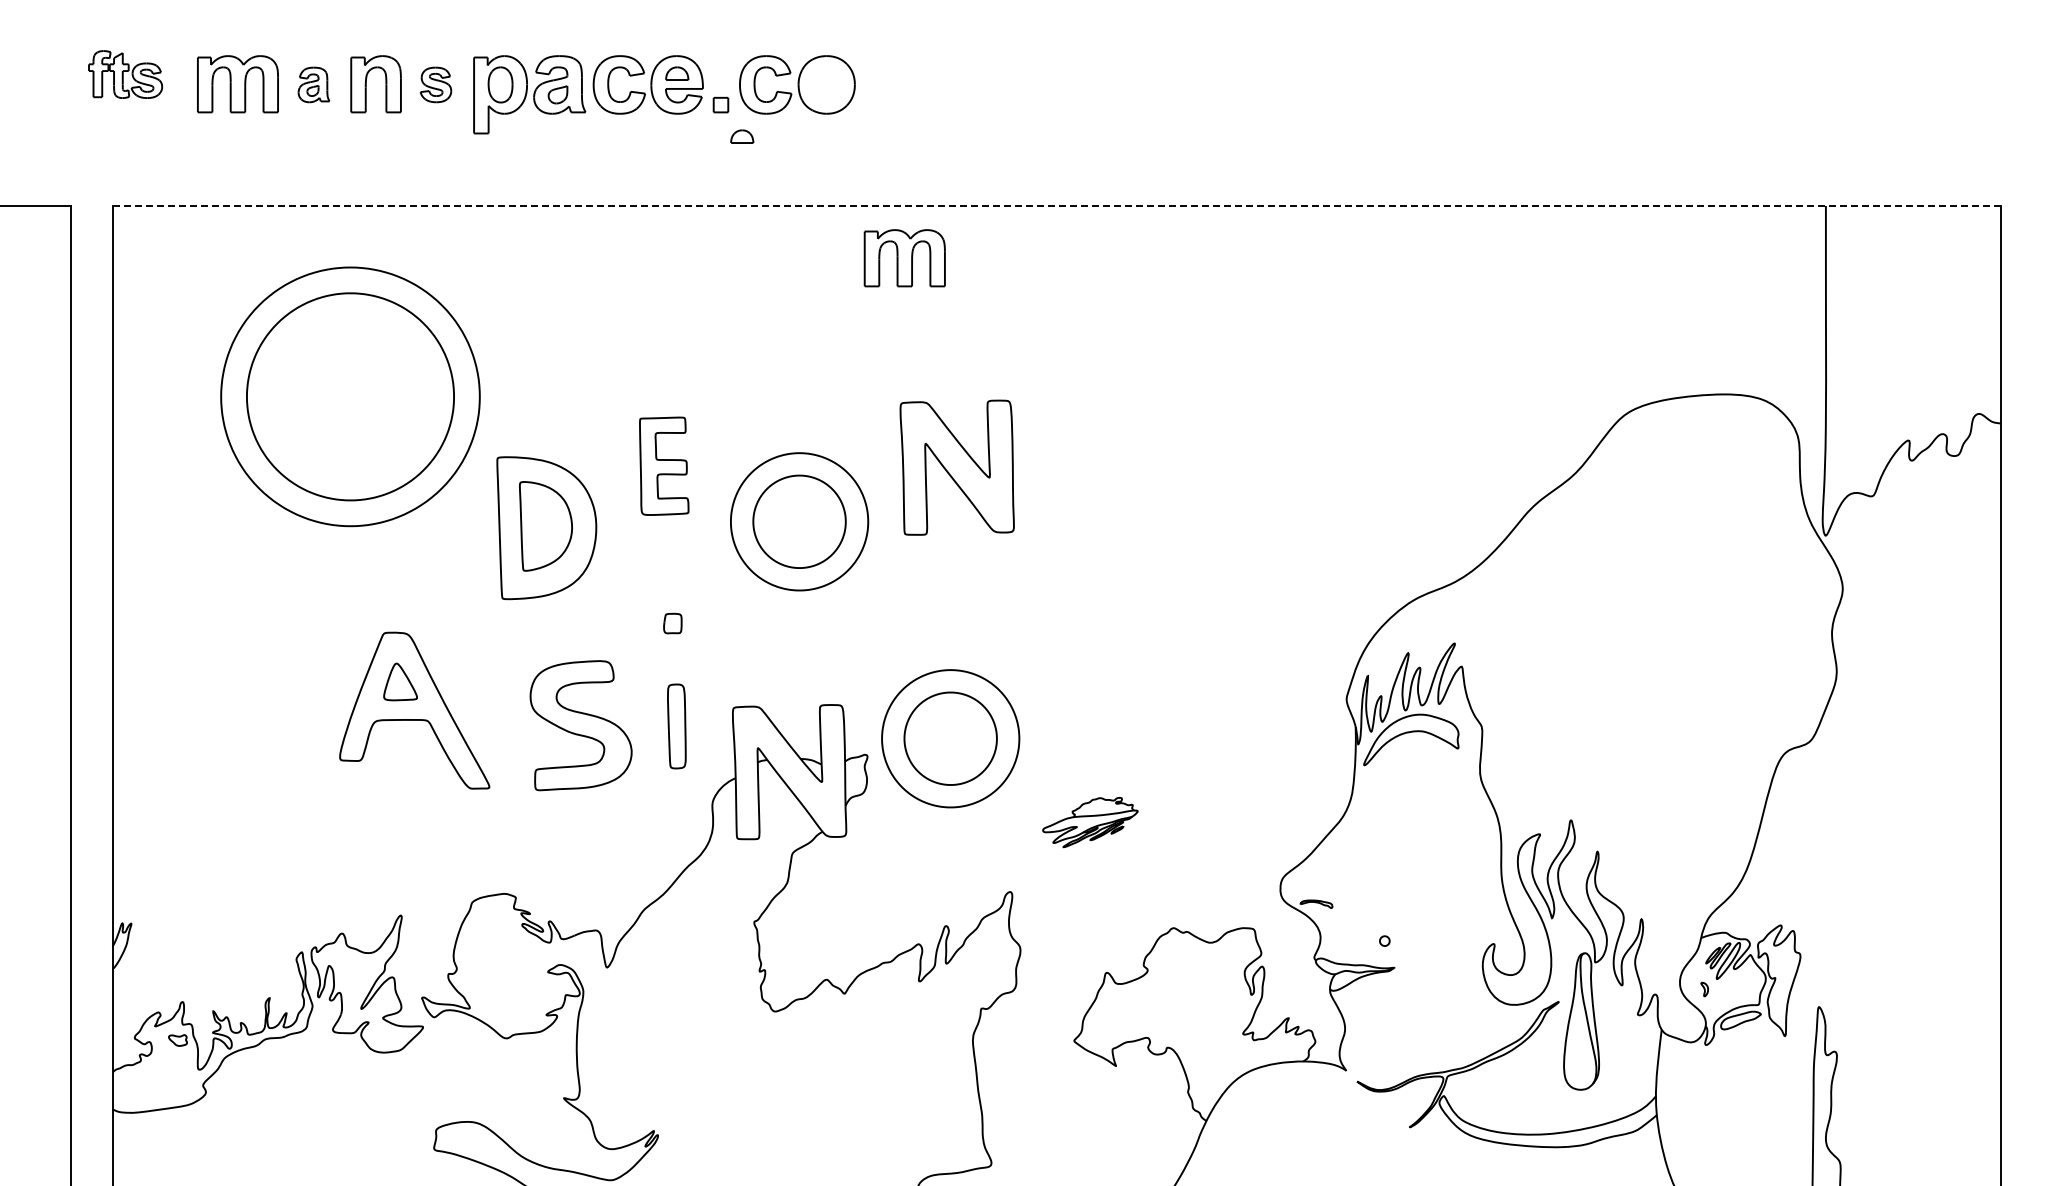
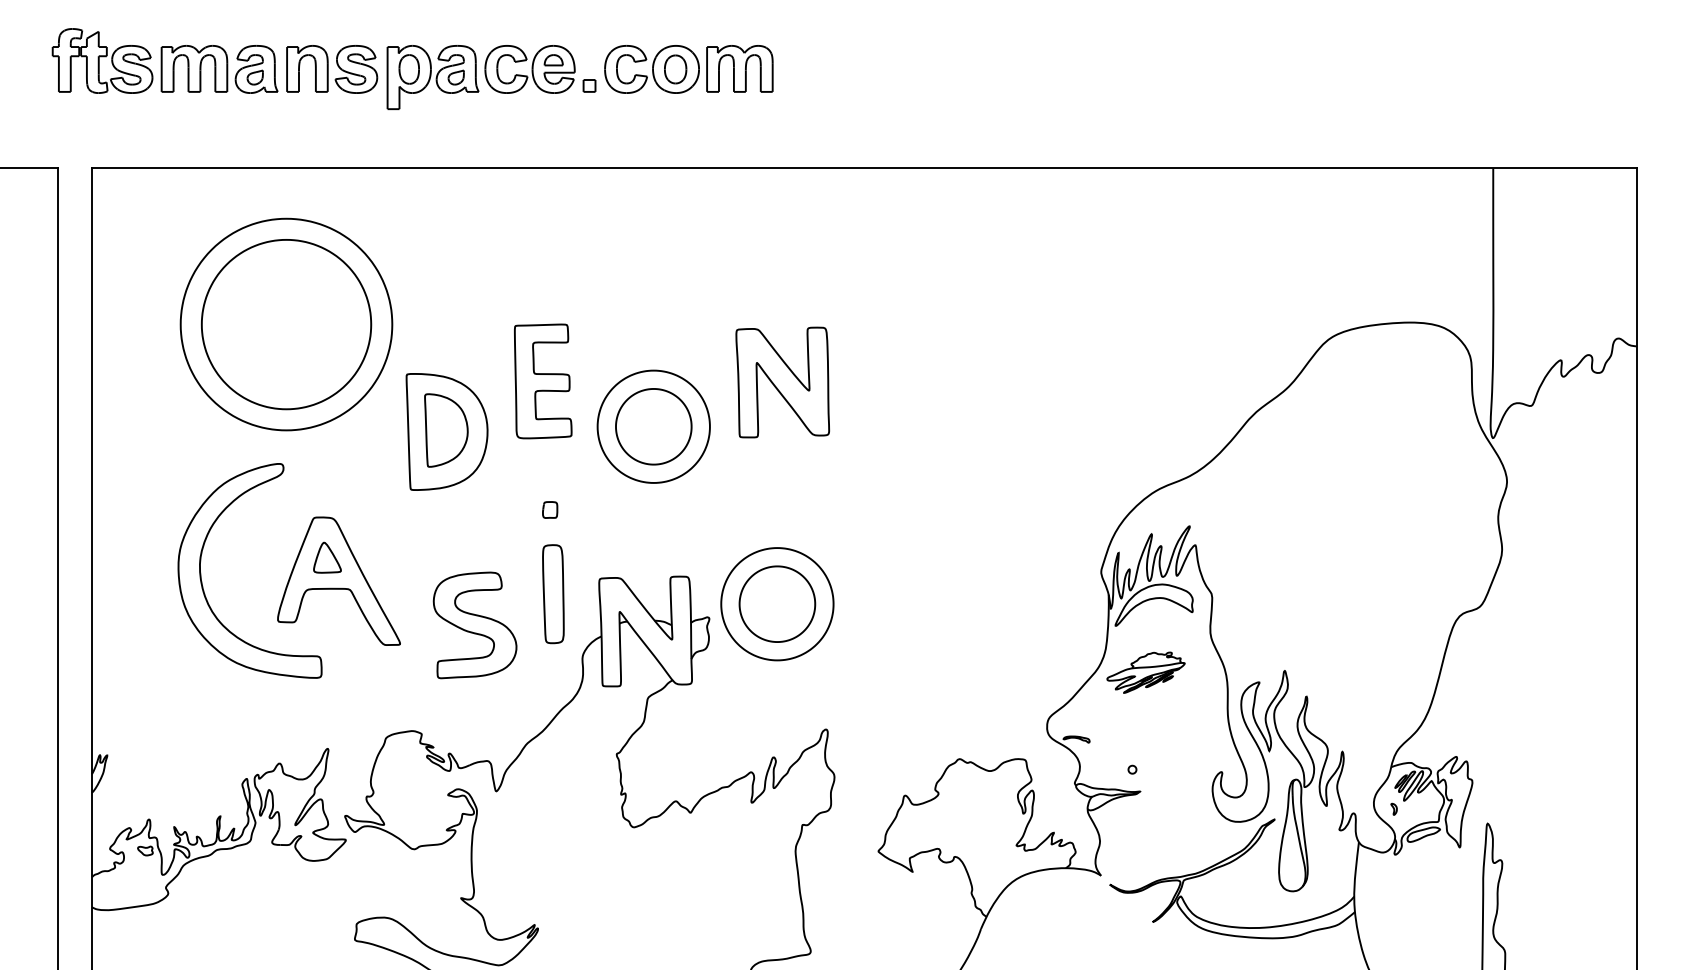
part: (125, 74) -> (102, 60), size x1.67
part: (313, 84) -> (256, 69), size x1.67
part: (435, 84) -> (356, 69), size x1.67
part: (826, 84) -> (675, 69), added
part: (742, 136) -> (607, 111), removed
line: (1057, 206) -> (864, 168), dashed -> solid
part: (904, 258) -> (739, 69), moved
part: (663, 465) -> (542, 380), size x1.43
part: (246, 702) -> (201, 574), added
part: (580, 725) -> (474, 625), moved
part: (676, 726) -> (553, 594), size x1.43
part: (1090, 822) -> (1146, 672), moved

